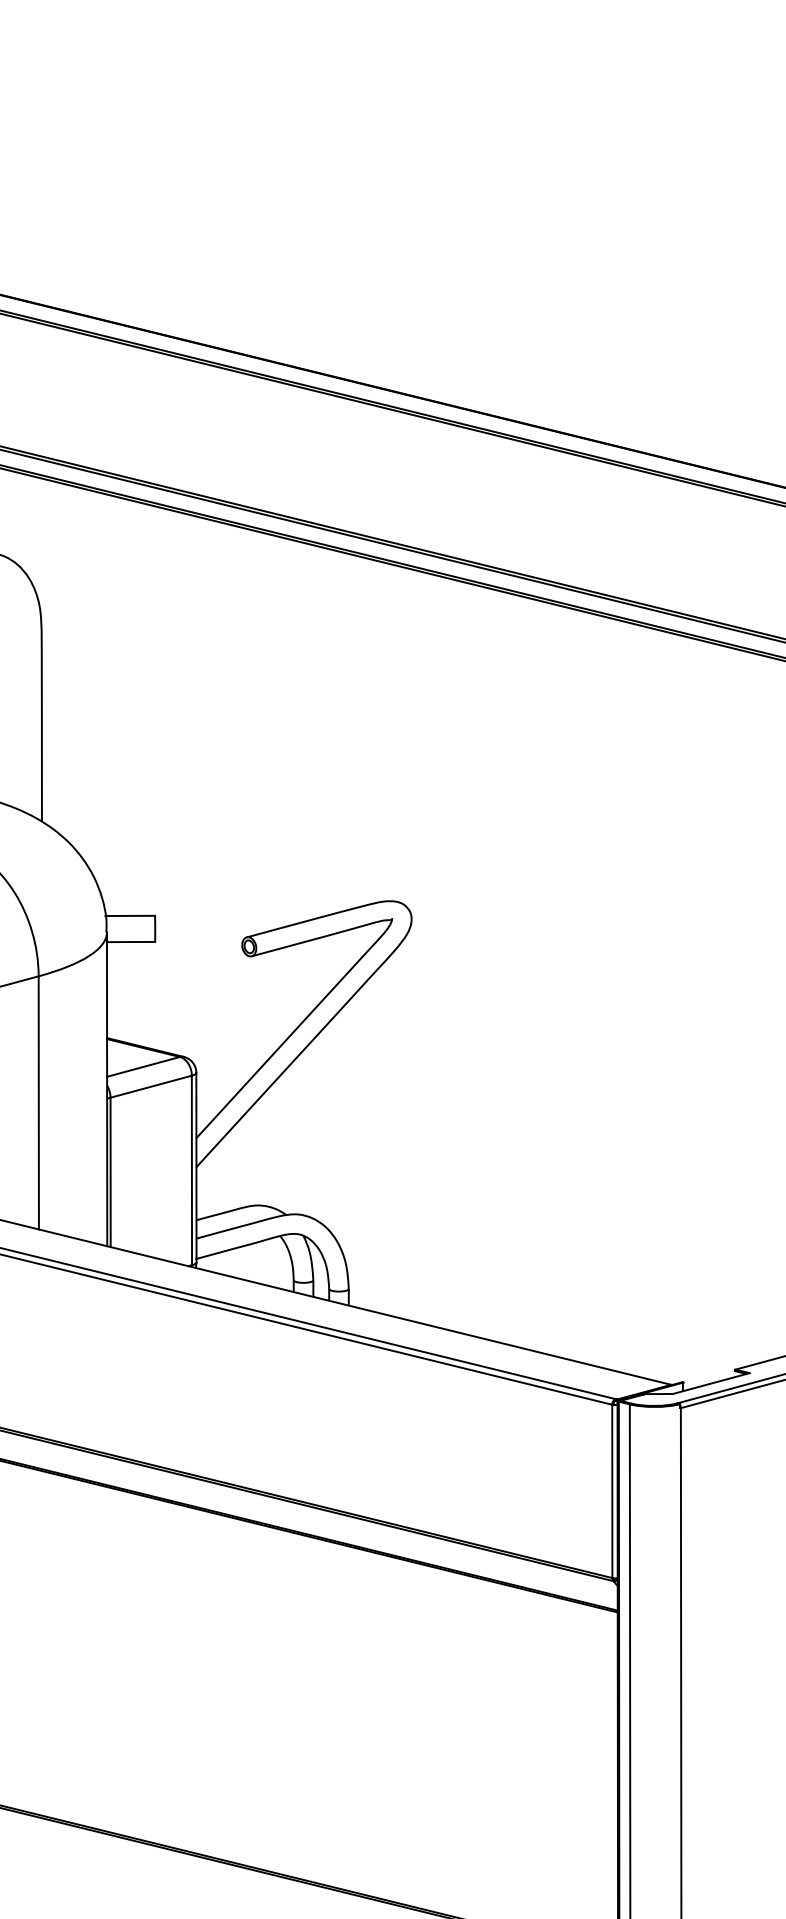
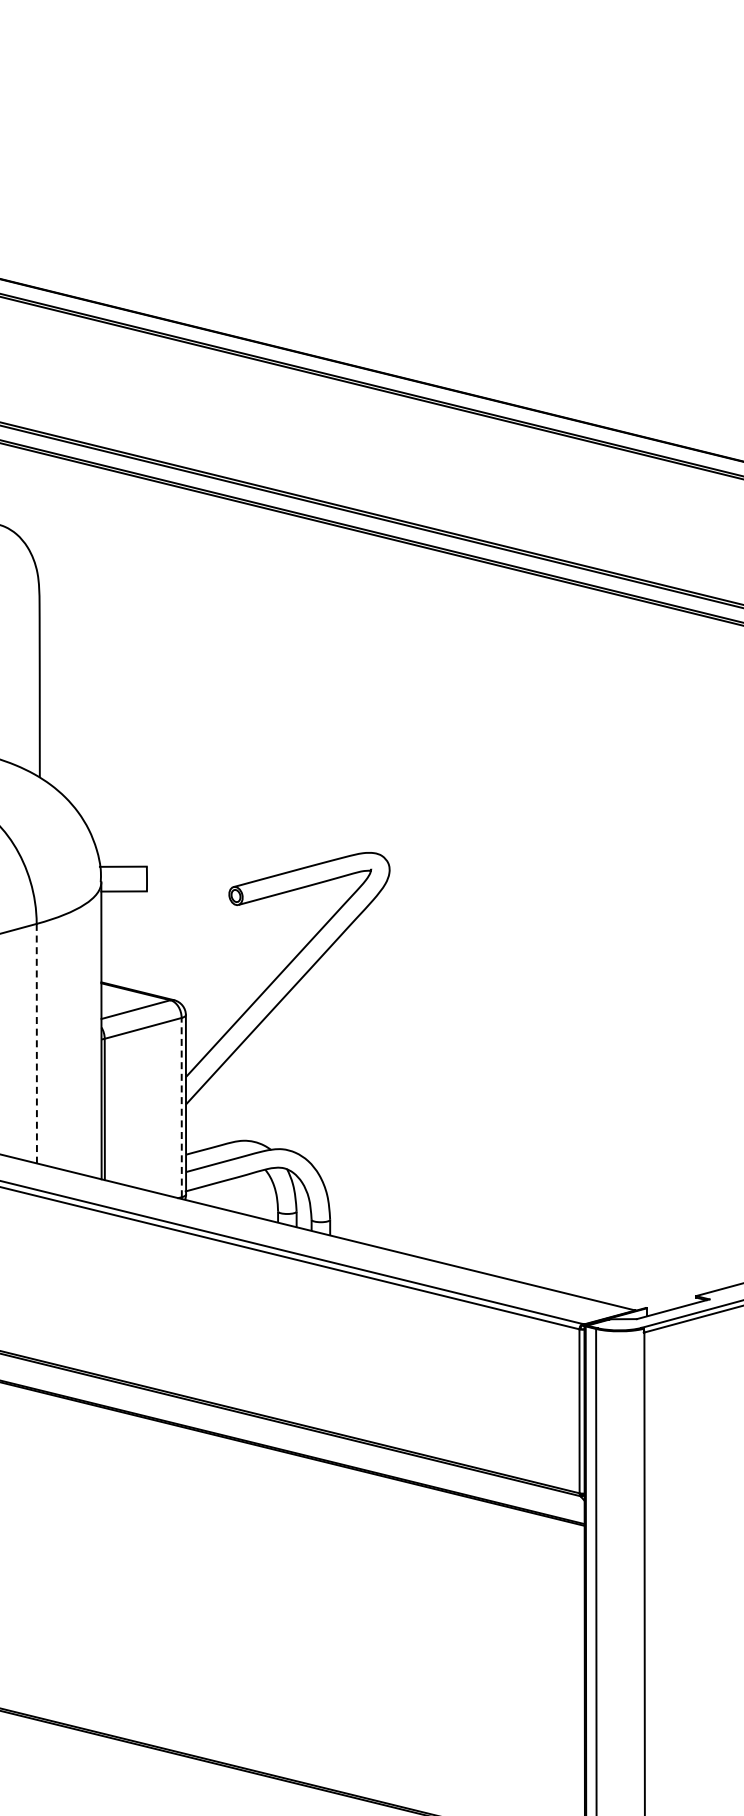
line: (38, 1102) -> (36, 1043), solid -> dashed
line: (191, 1170) -> (181, 1107), solid -> dashed

